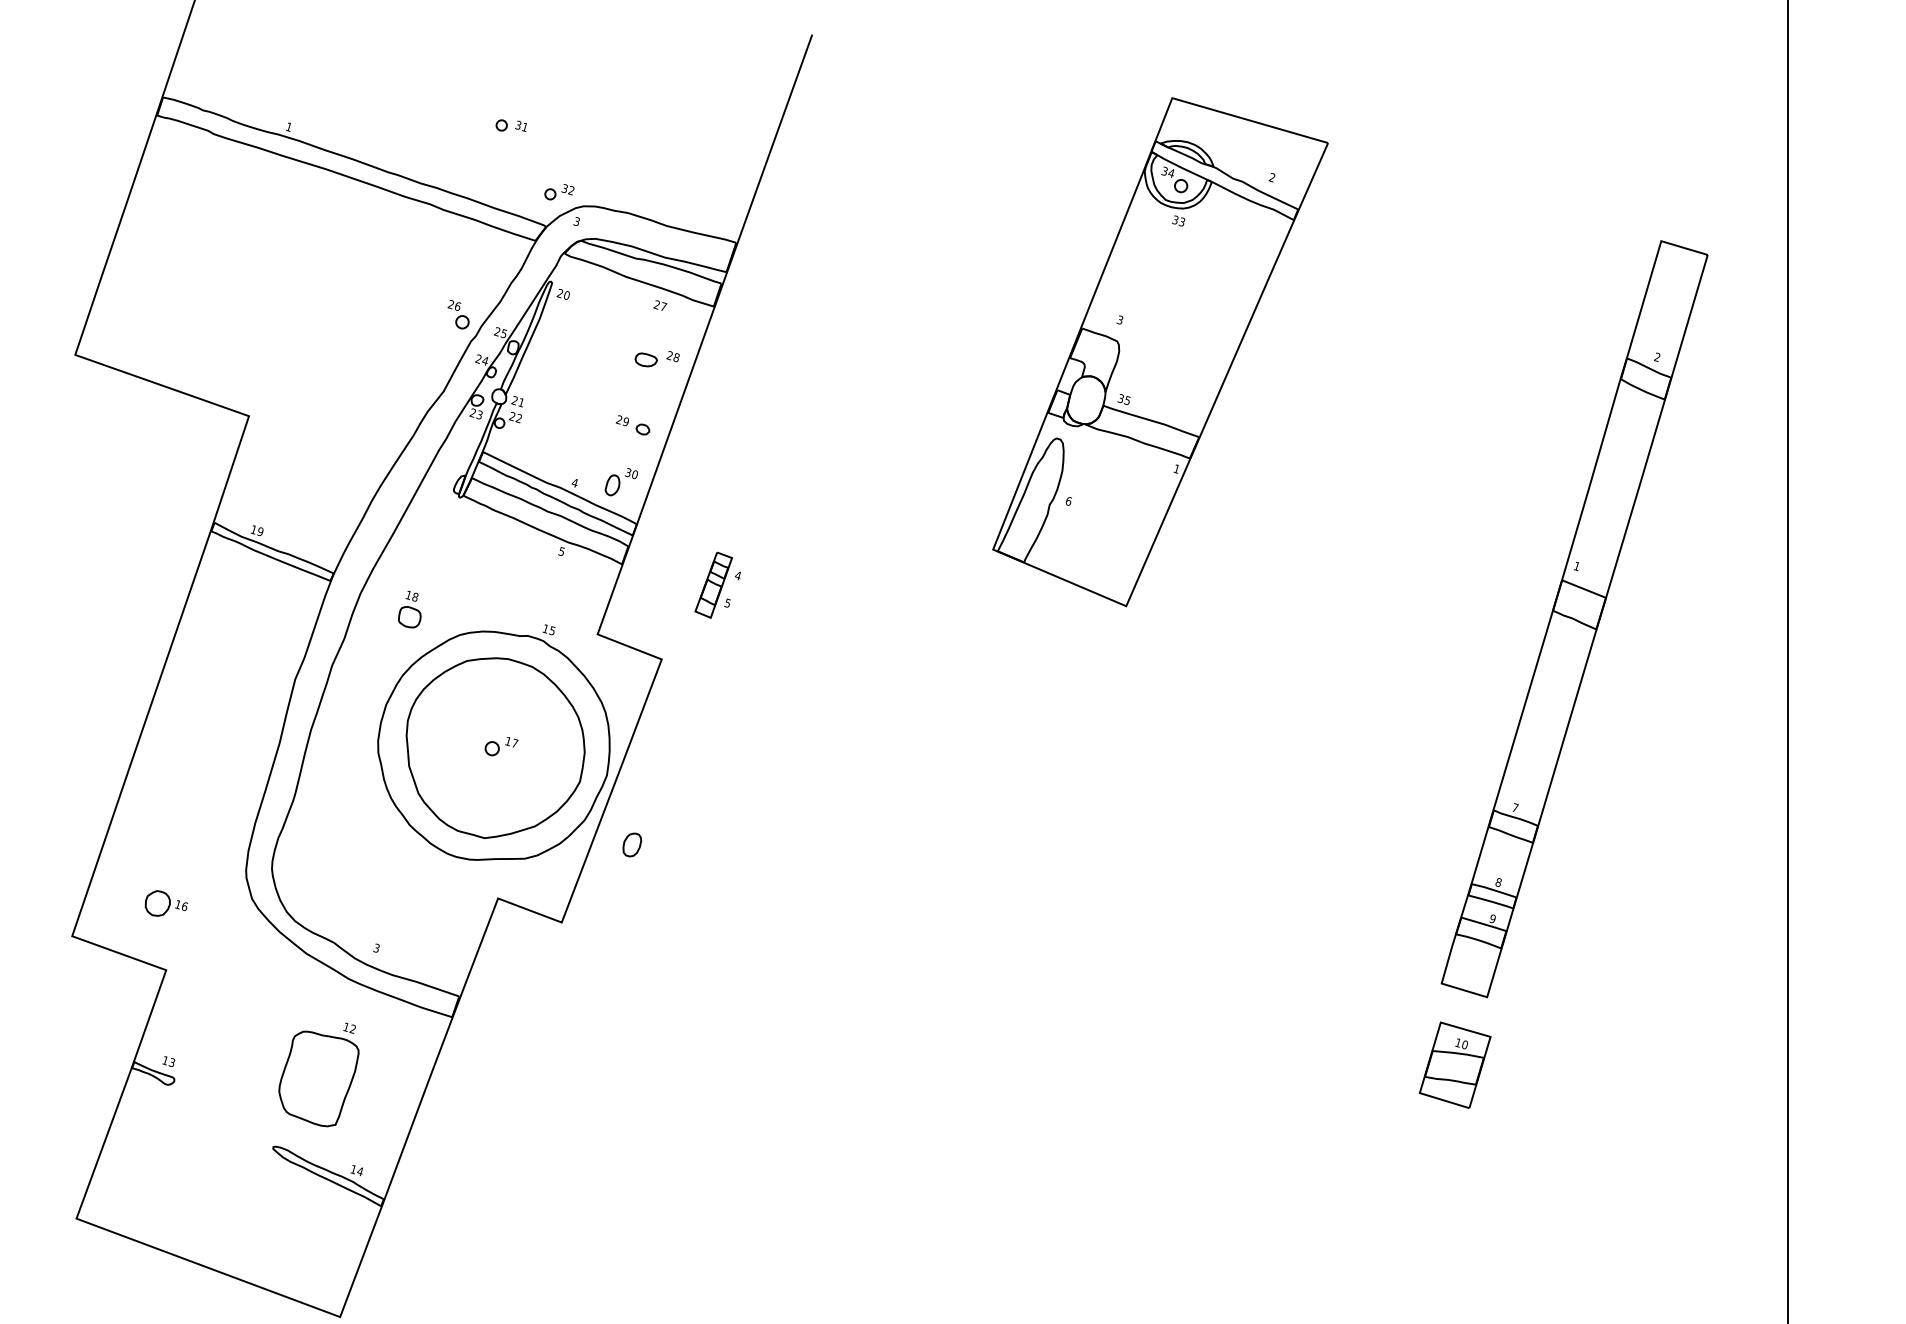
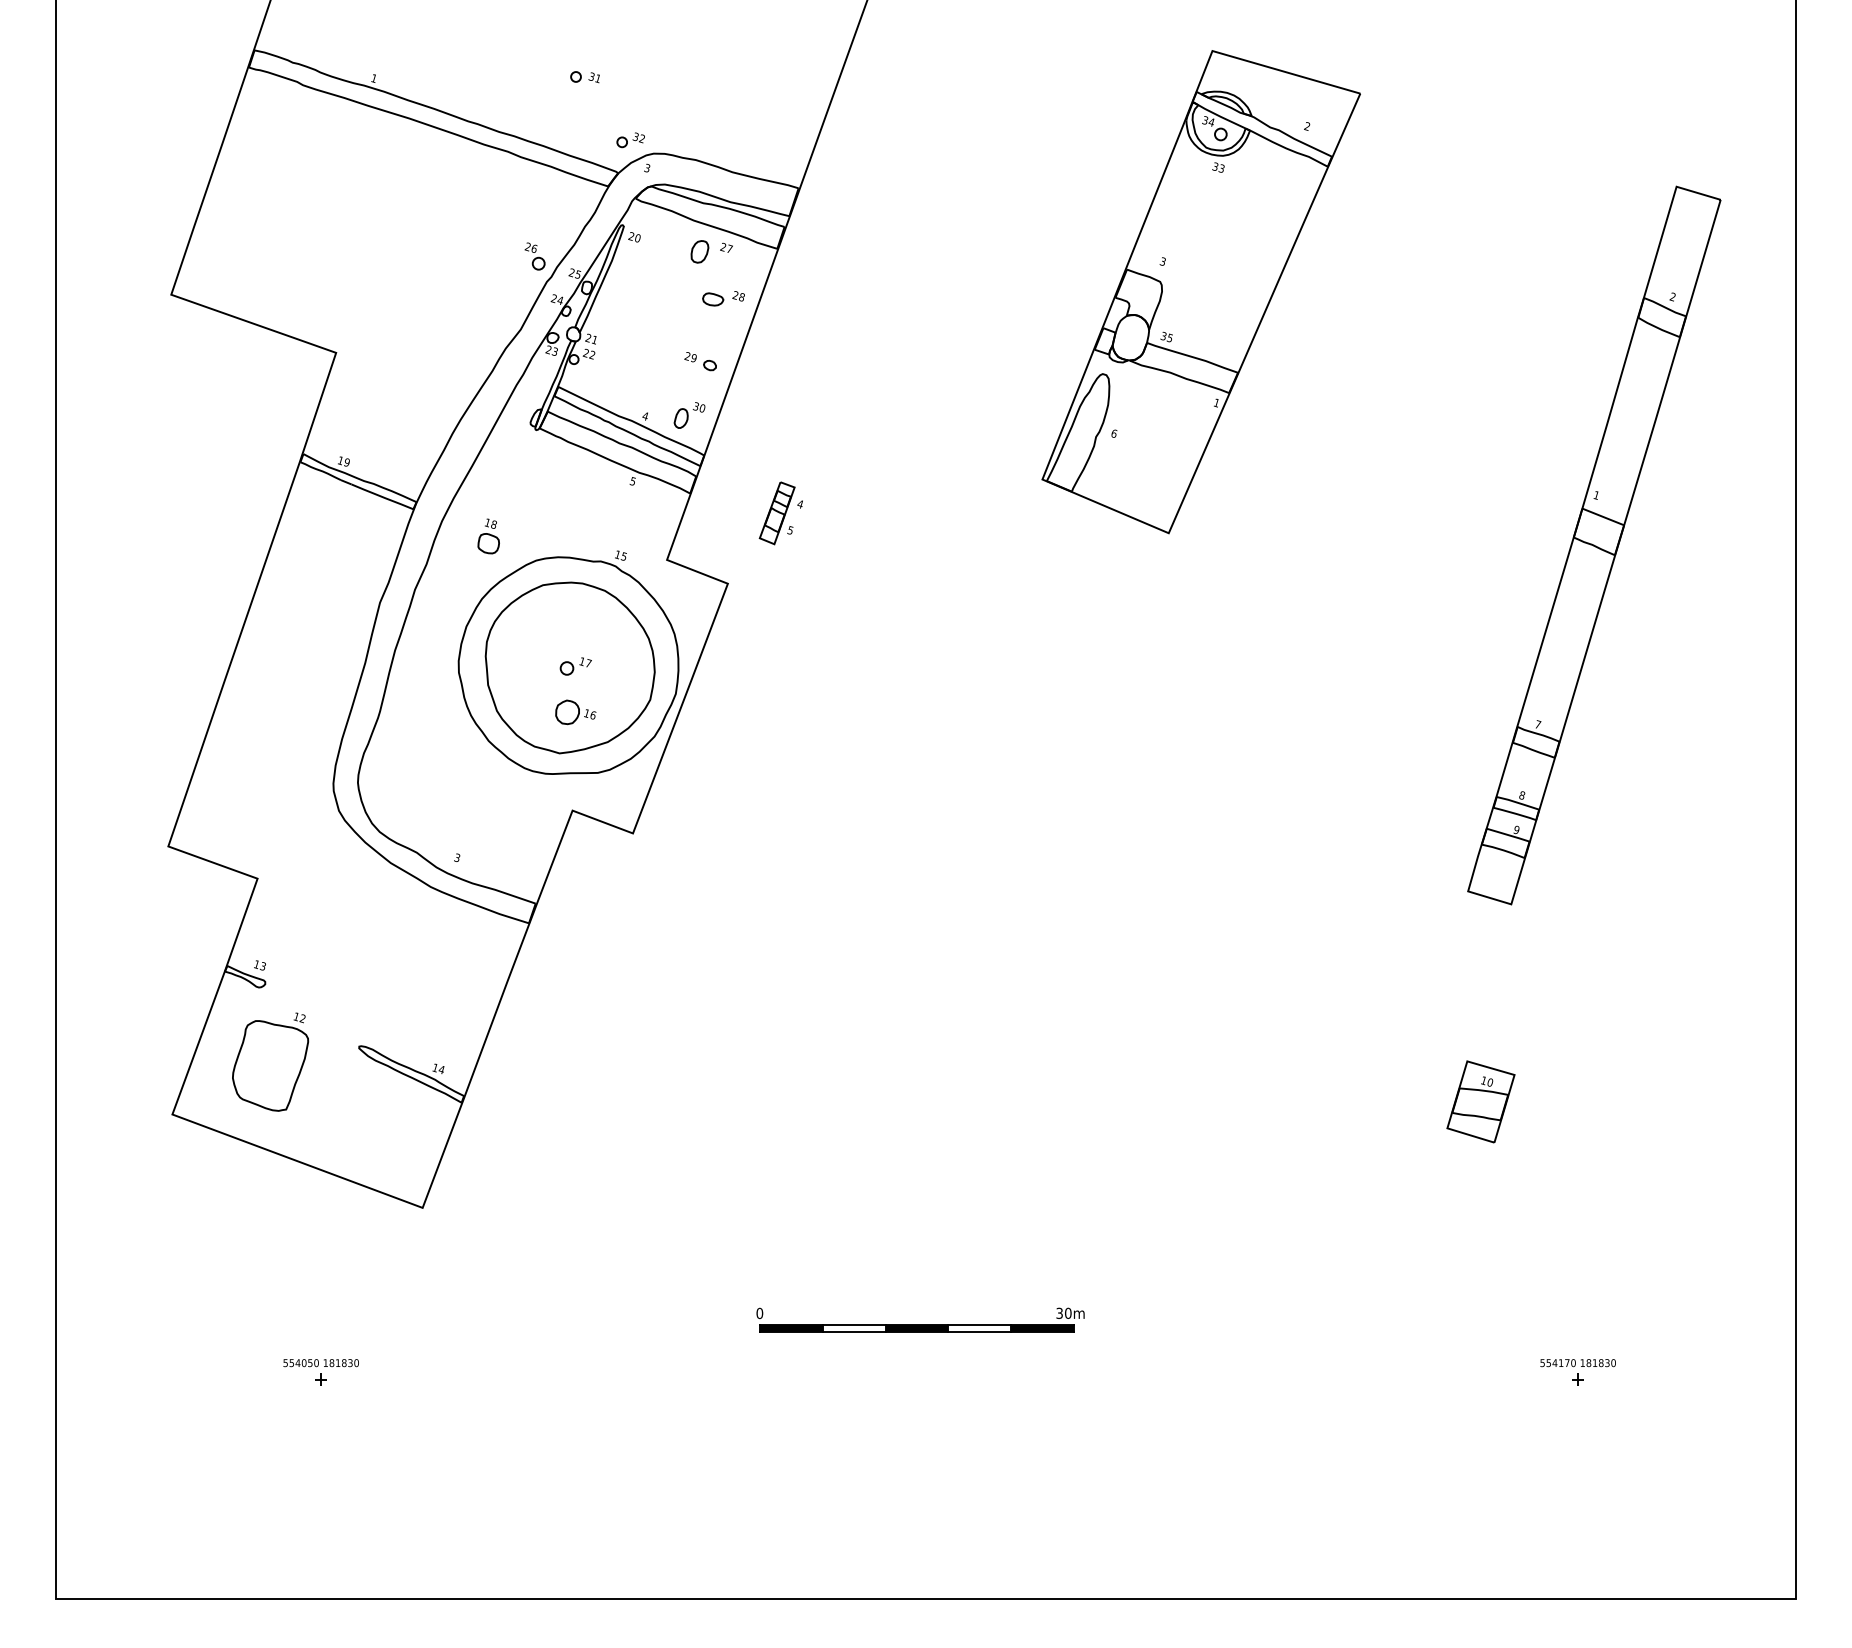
part: (631, 844) -> (699, 251), moved
part: (166, 903) -> (575, 712), moved
part: (1454, 1064) -> (1480, 1101), moved
part: (318, 1074) -> (270, 1061), moved

